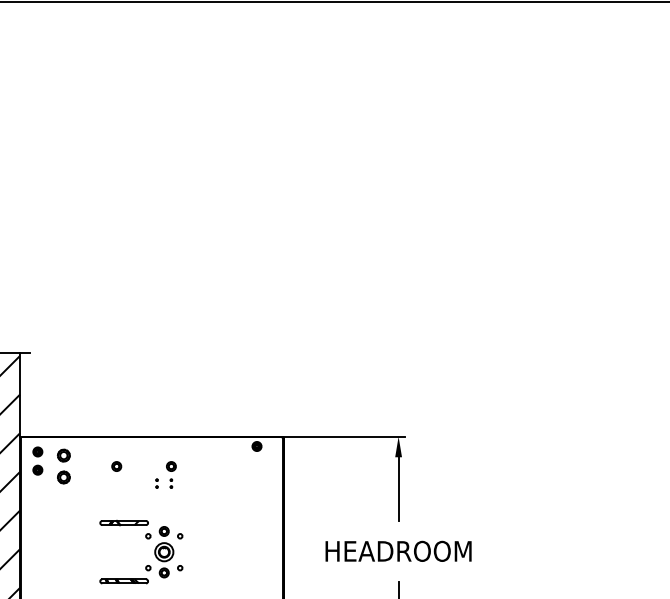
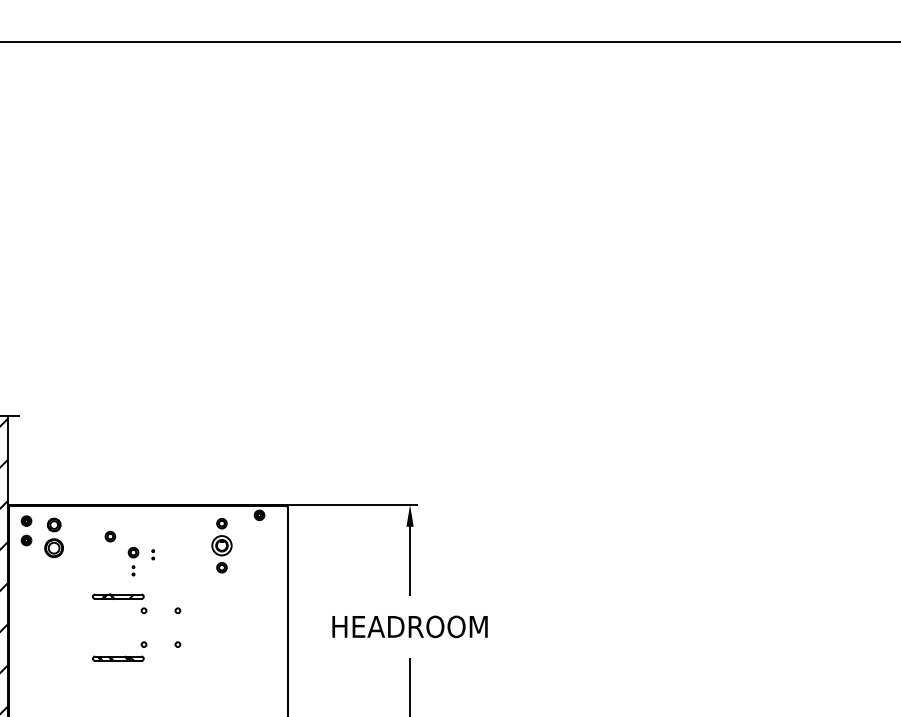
part: (171, 474) -> (133, 561), moved
part: (64, 477) -> (54, 548), size x1.4
part: (163, 552) -> (221, 545), moved

